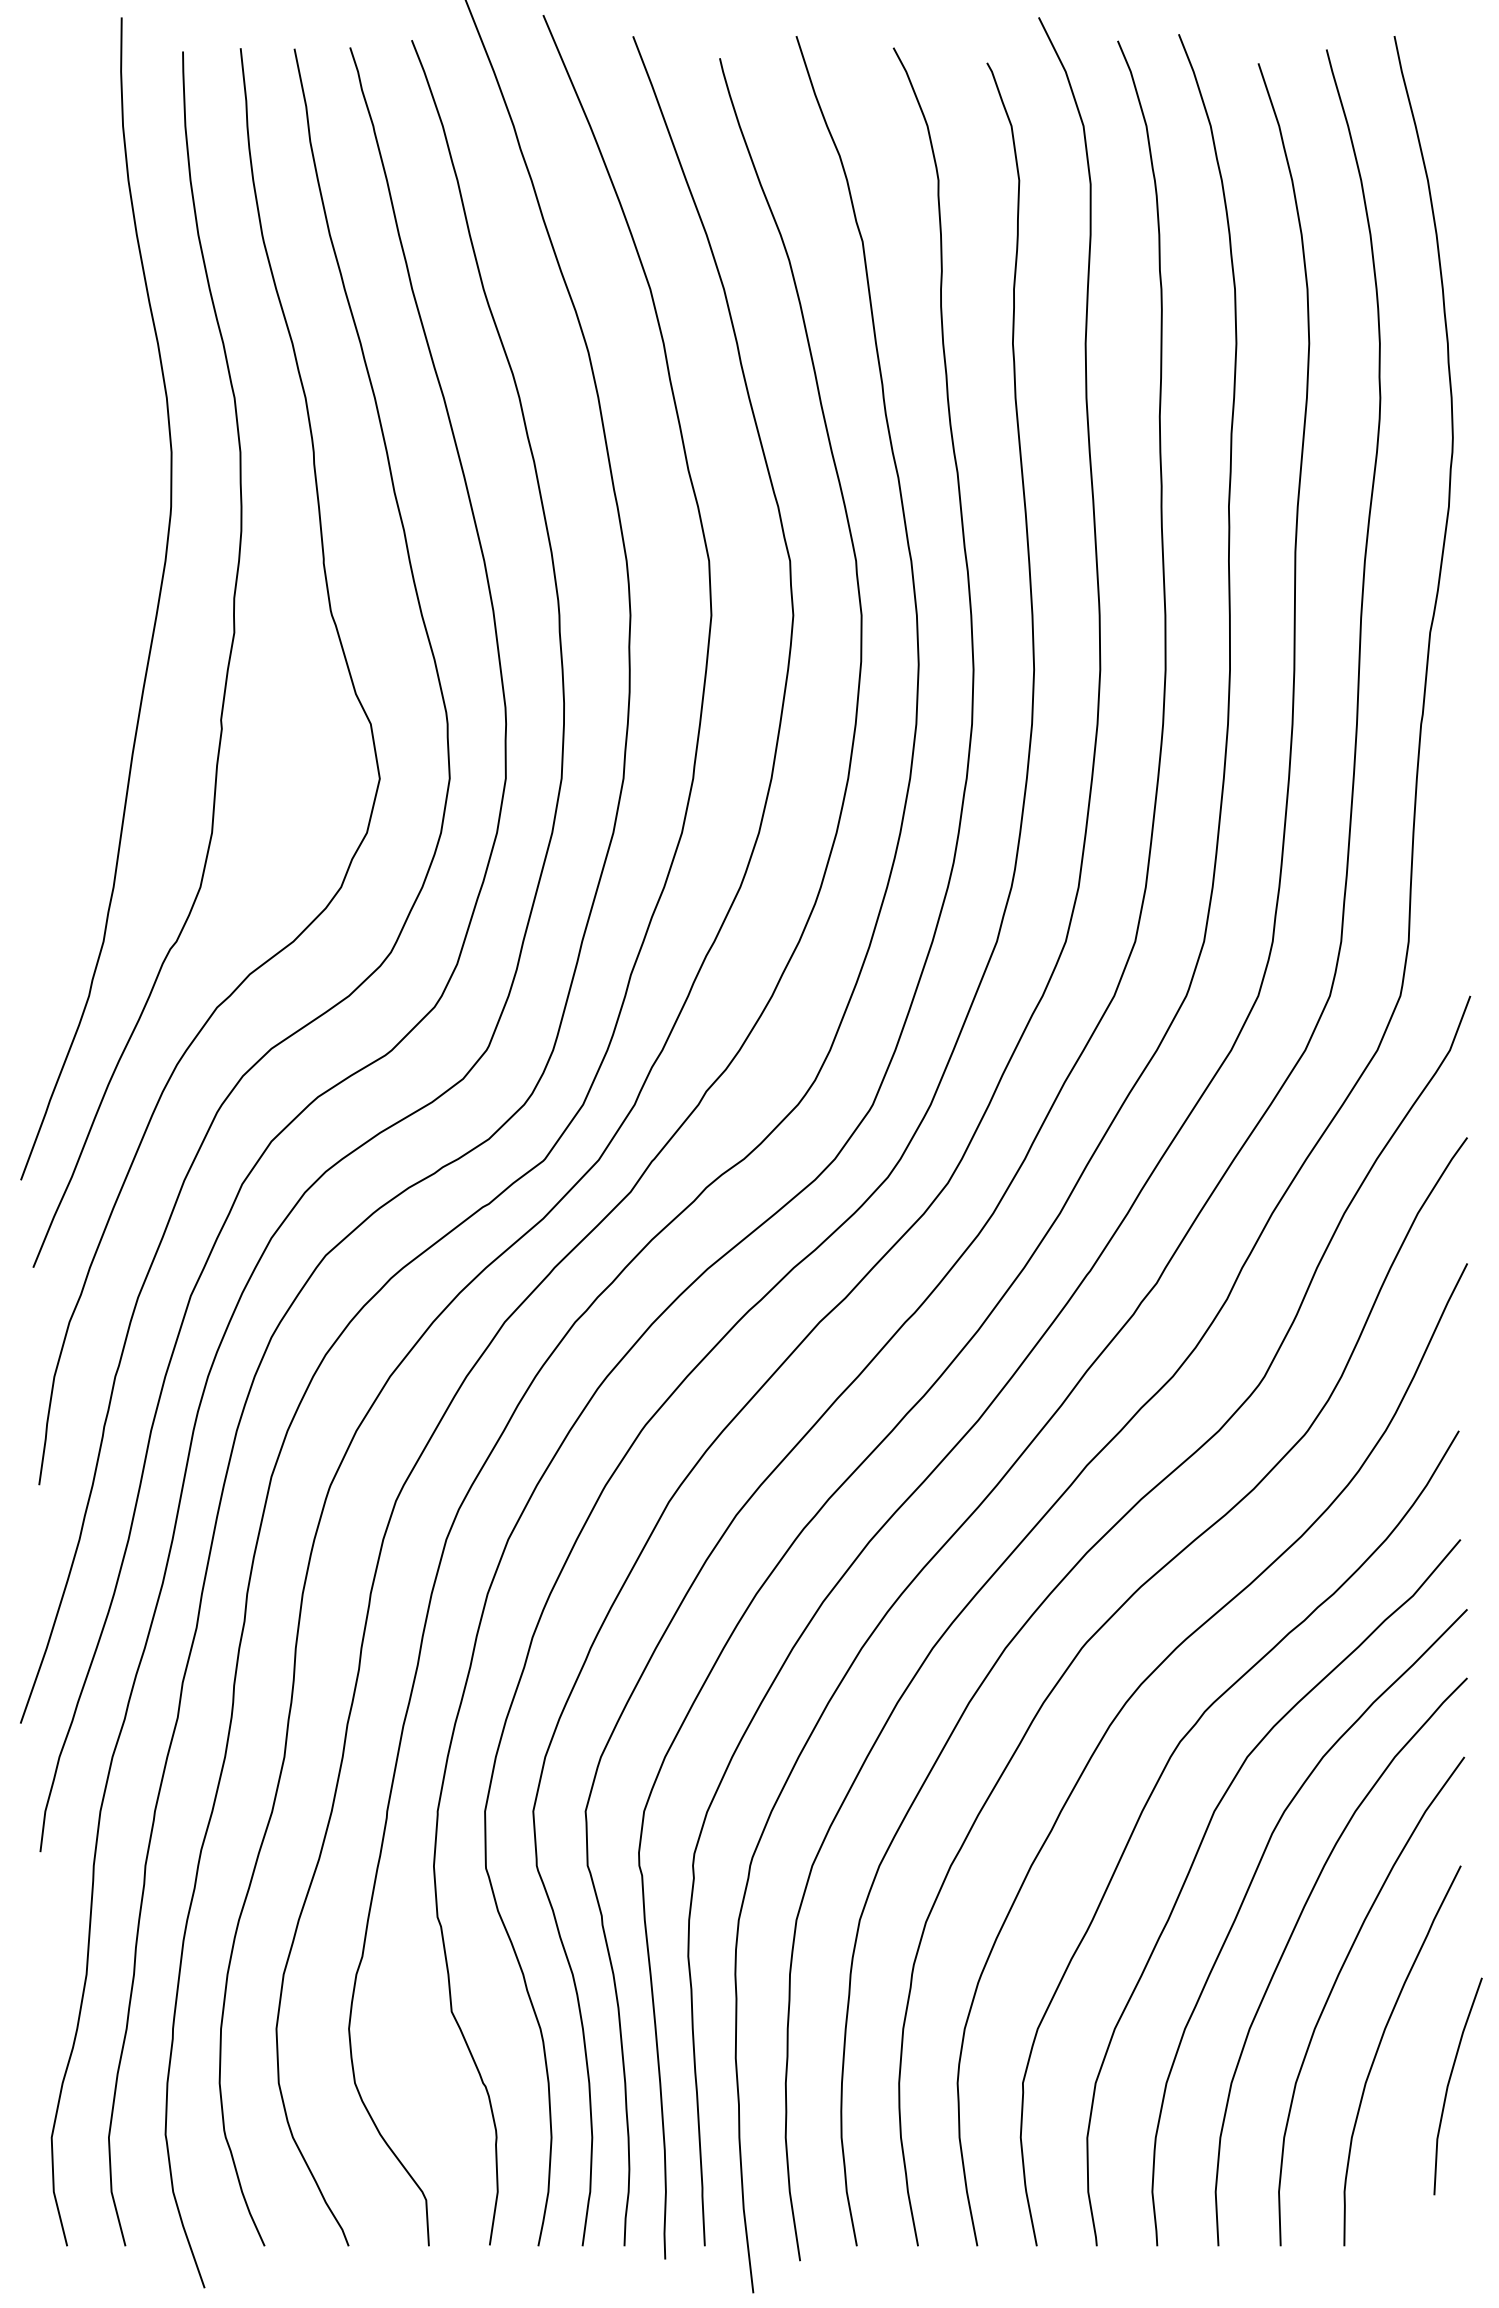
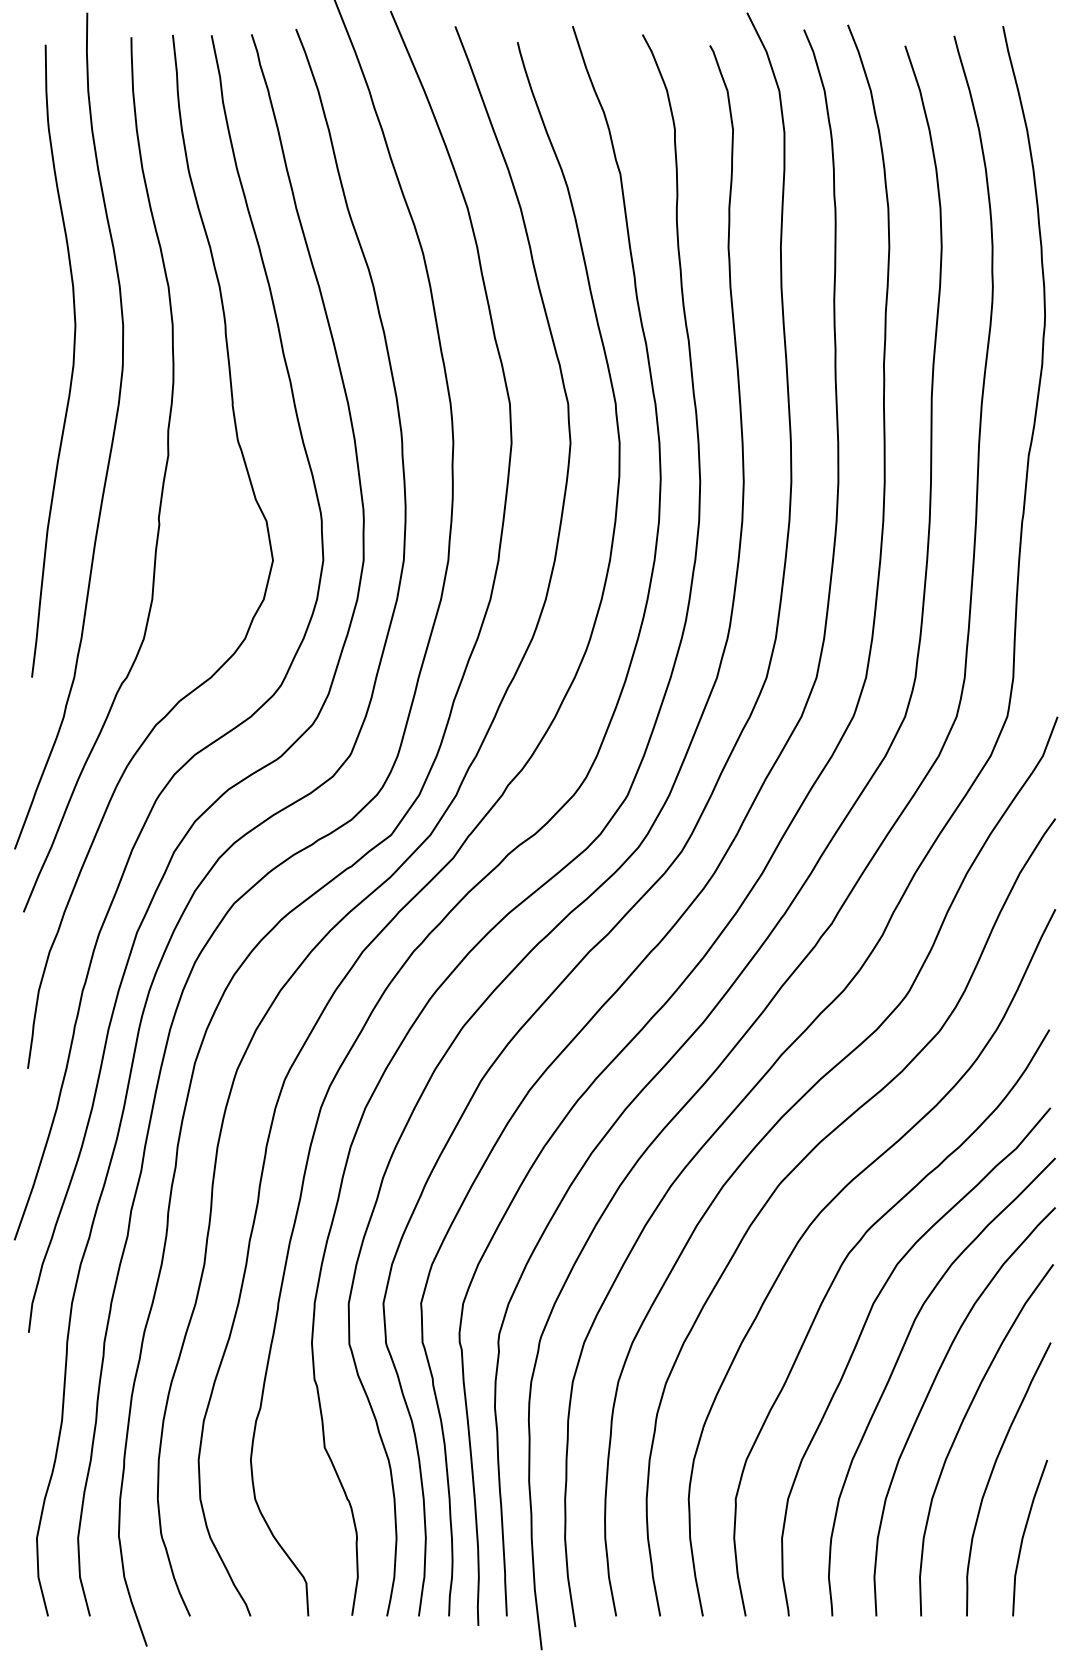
curve: (101, 502) -> (72, 361), added
line: (1449, 2084) -> (1023, 1536), moved

